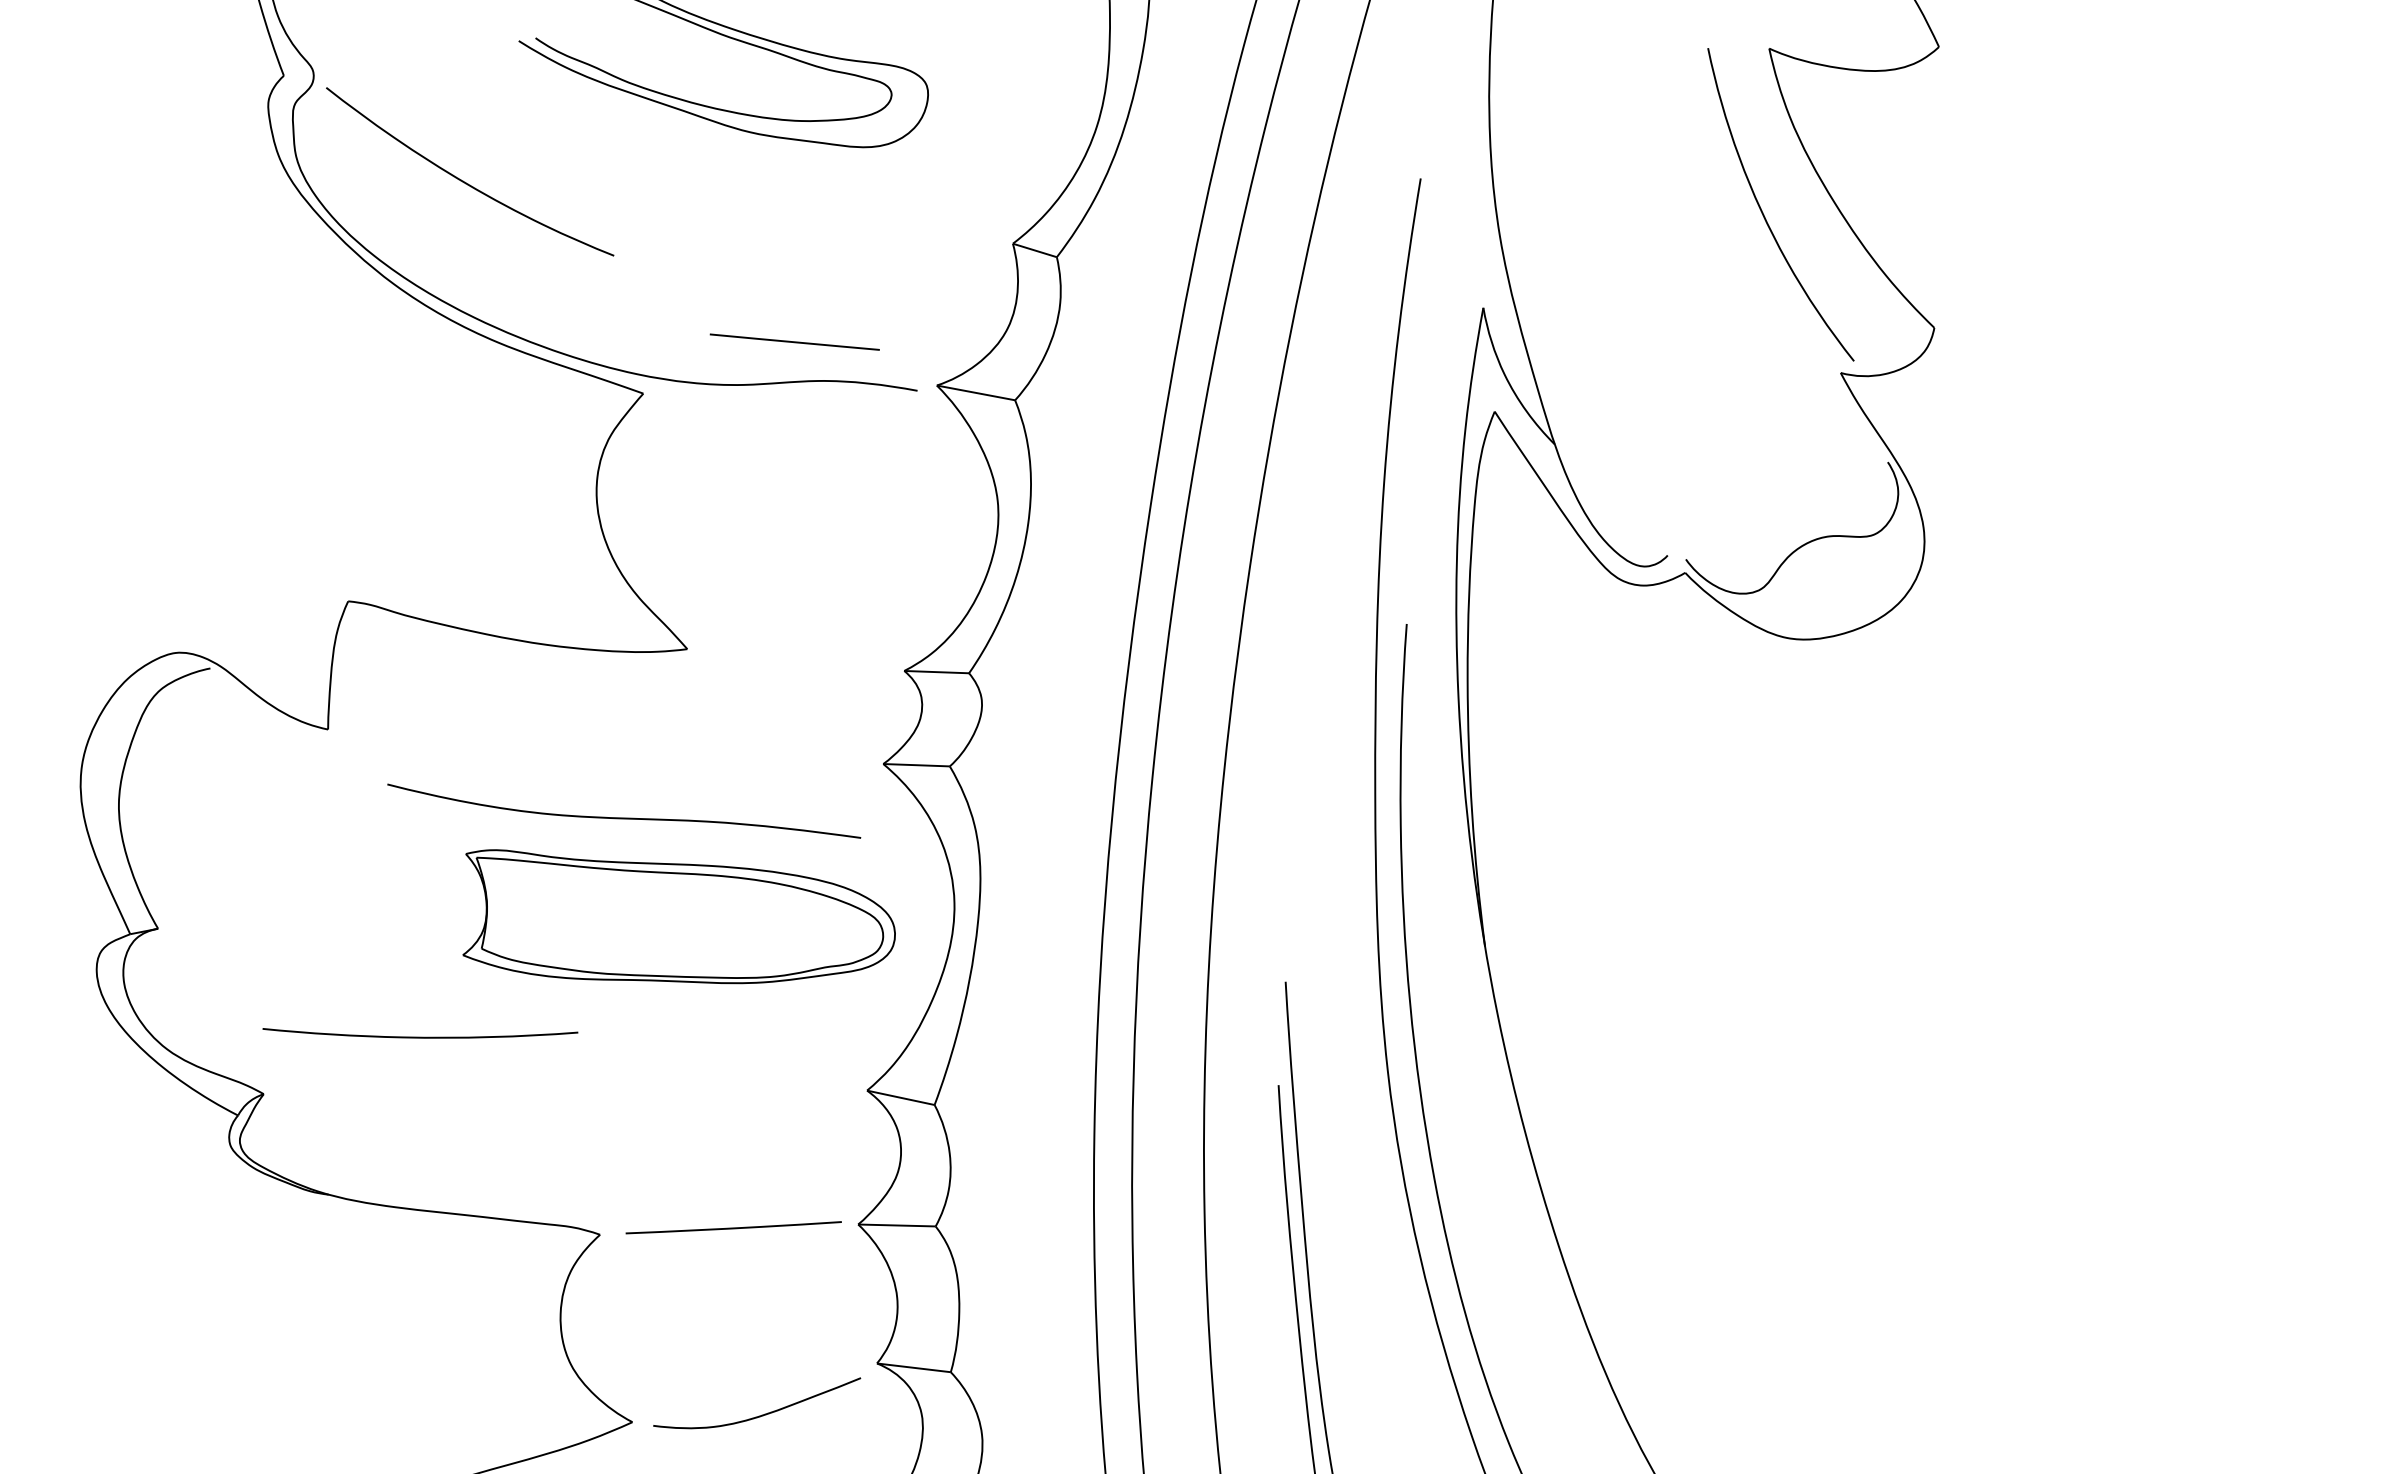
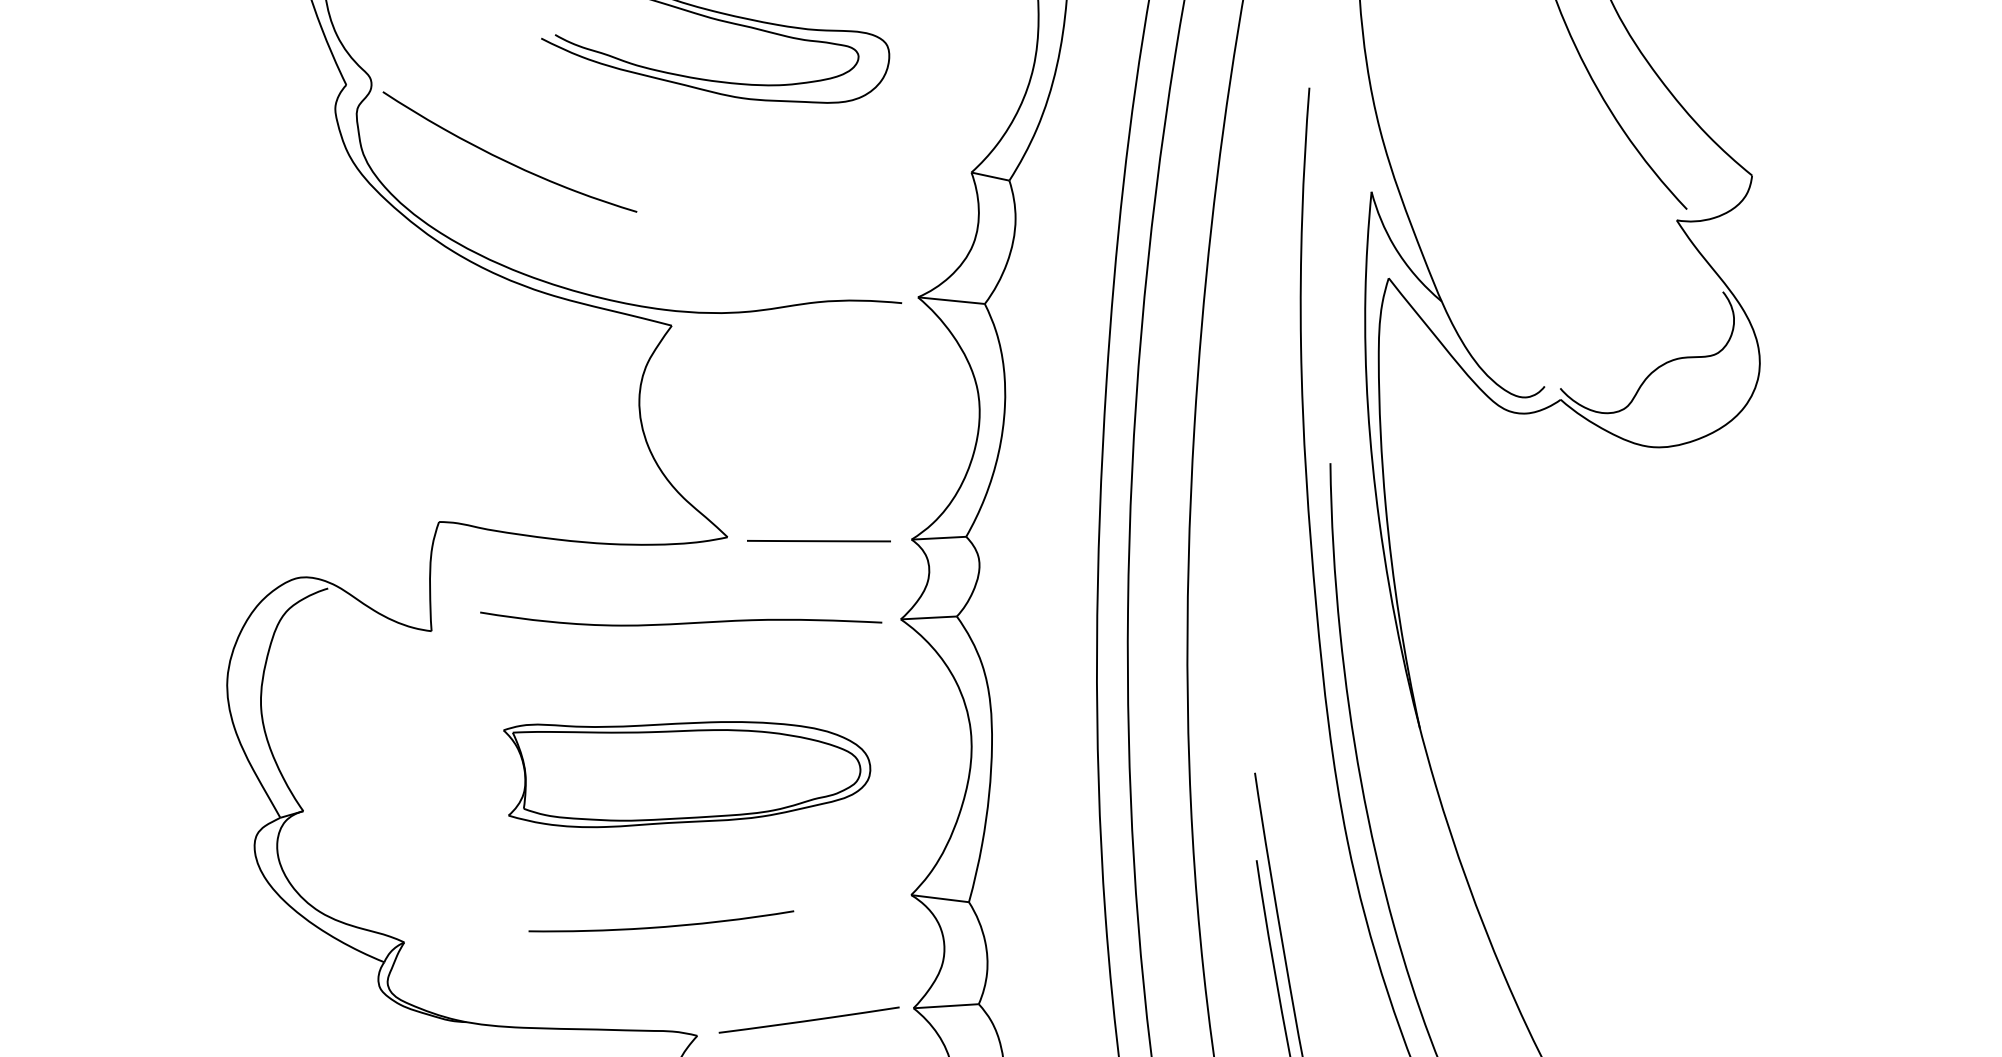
line: (794, 341) -> (818, 540), moved
curve: (624, 817) -> (681, 622), moved
part: (678, 916) -> (686, 767), moved
curve: (420, 1036) -> (661, 926), moved

